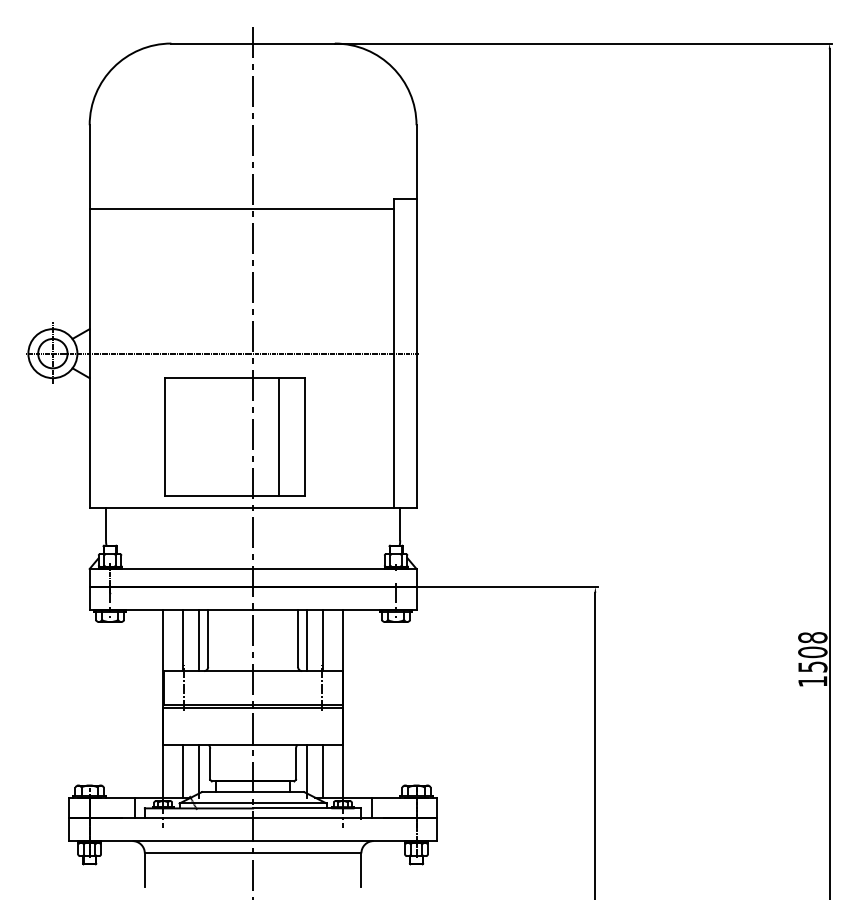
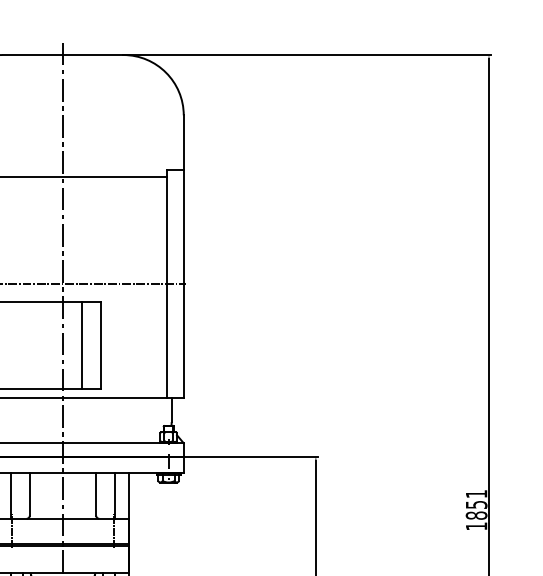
line: (199, 640) -> (23, 496), removed
line: (306, 640) -> (102, 496), removed
text: (812, 652) -> (476, 504), 1508 -> 1851

